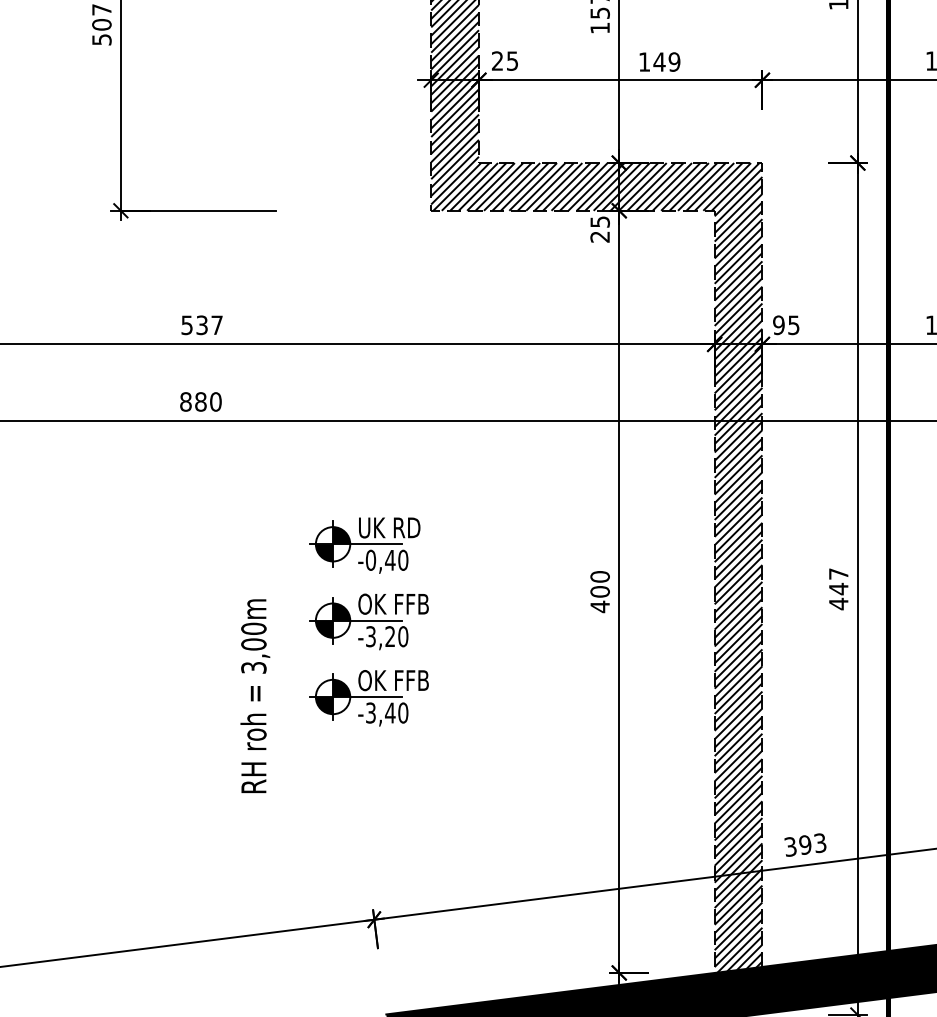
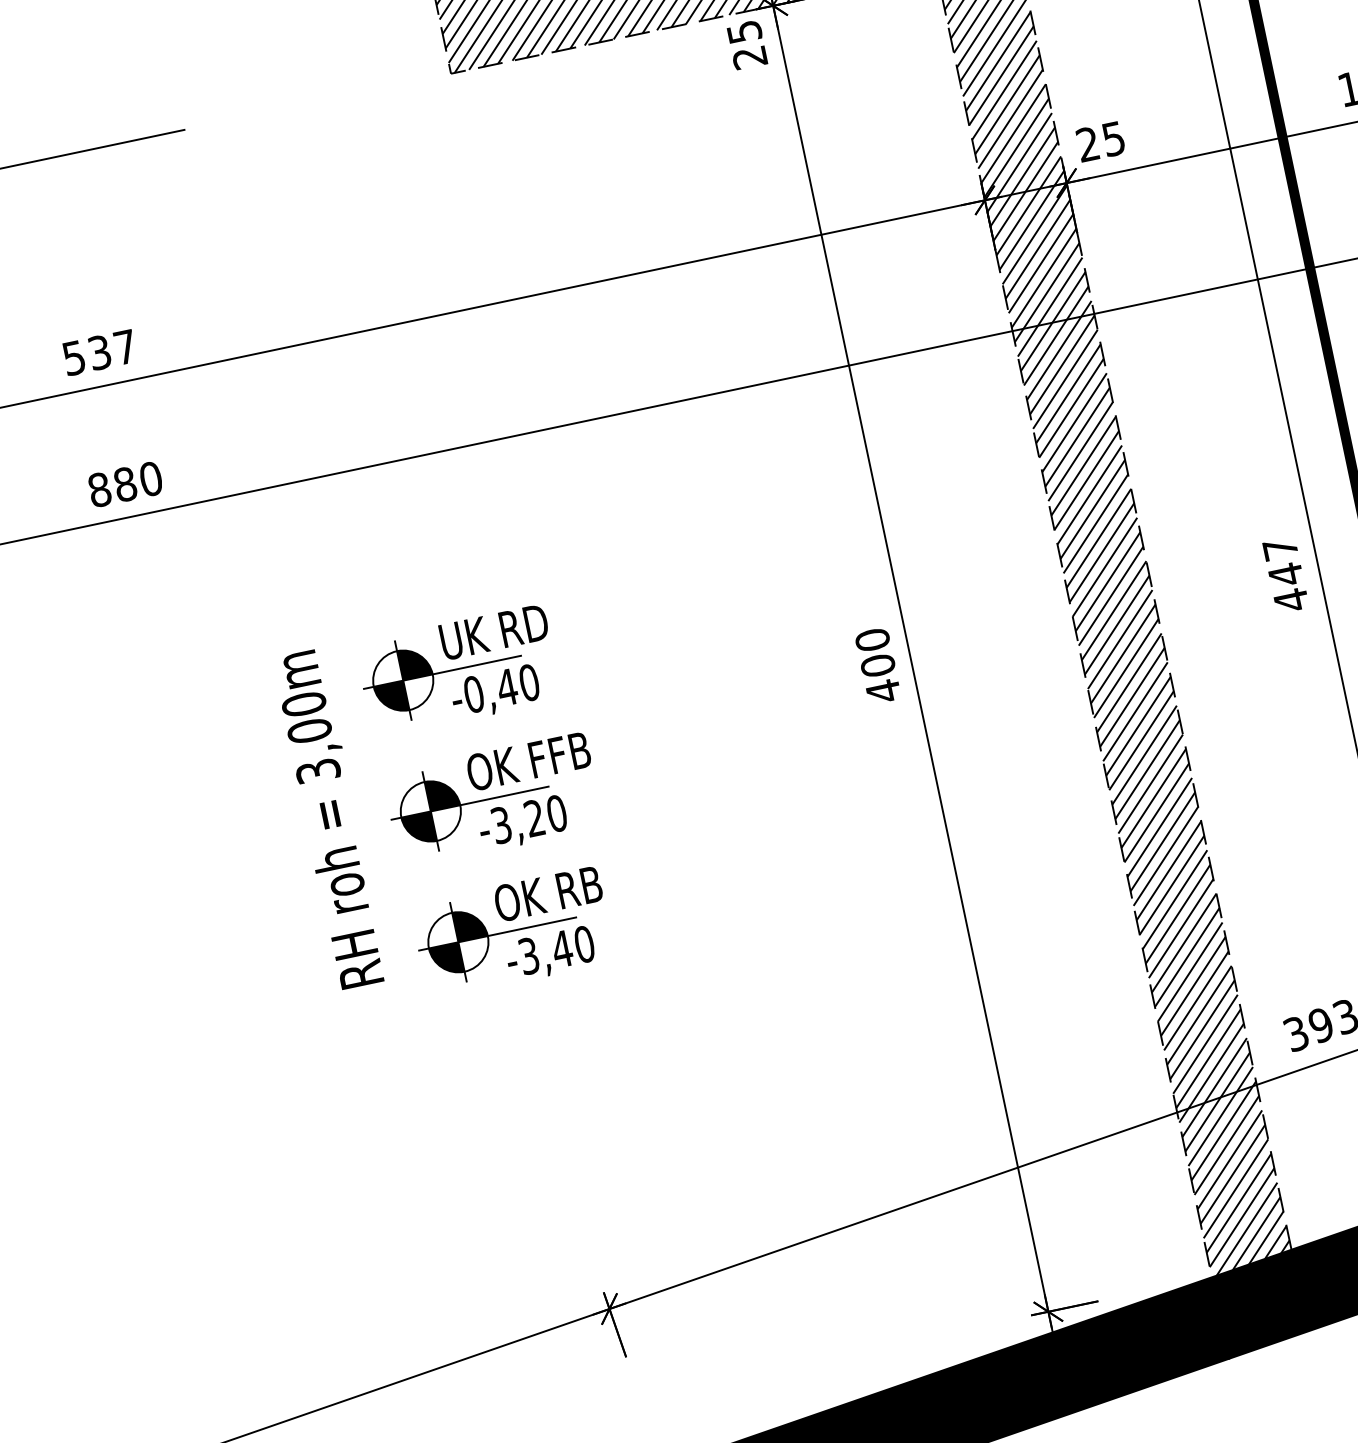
text: (778, 325) -> (1087, 144), 95 -> 25
text: (412, 680) -> (588, 885), OK FFB -> OK RB
text: (255, 695) -> (330, 817), moved

